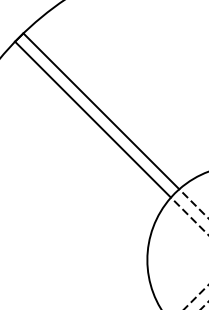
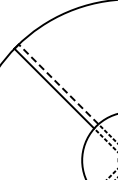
line: (101, 111) -> (58, 84), solid -> dashed

